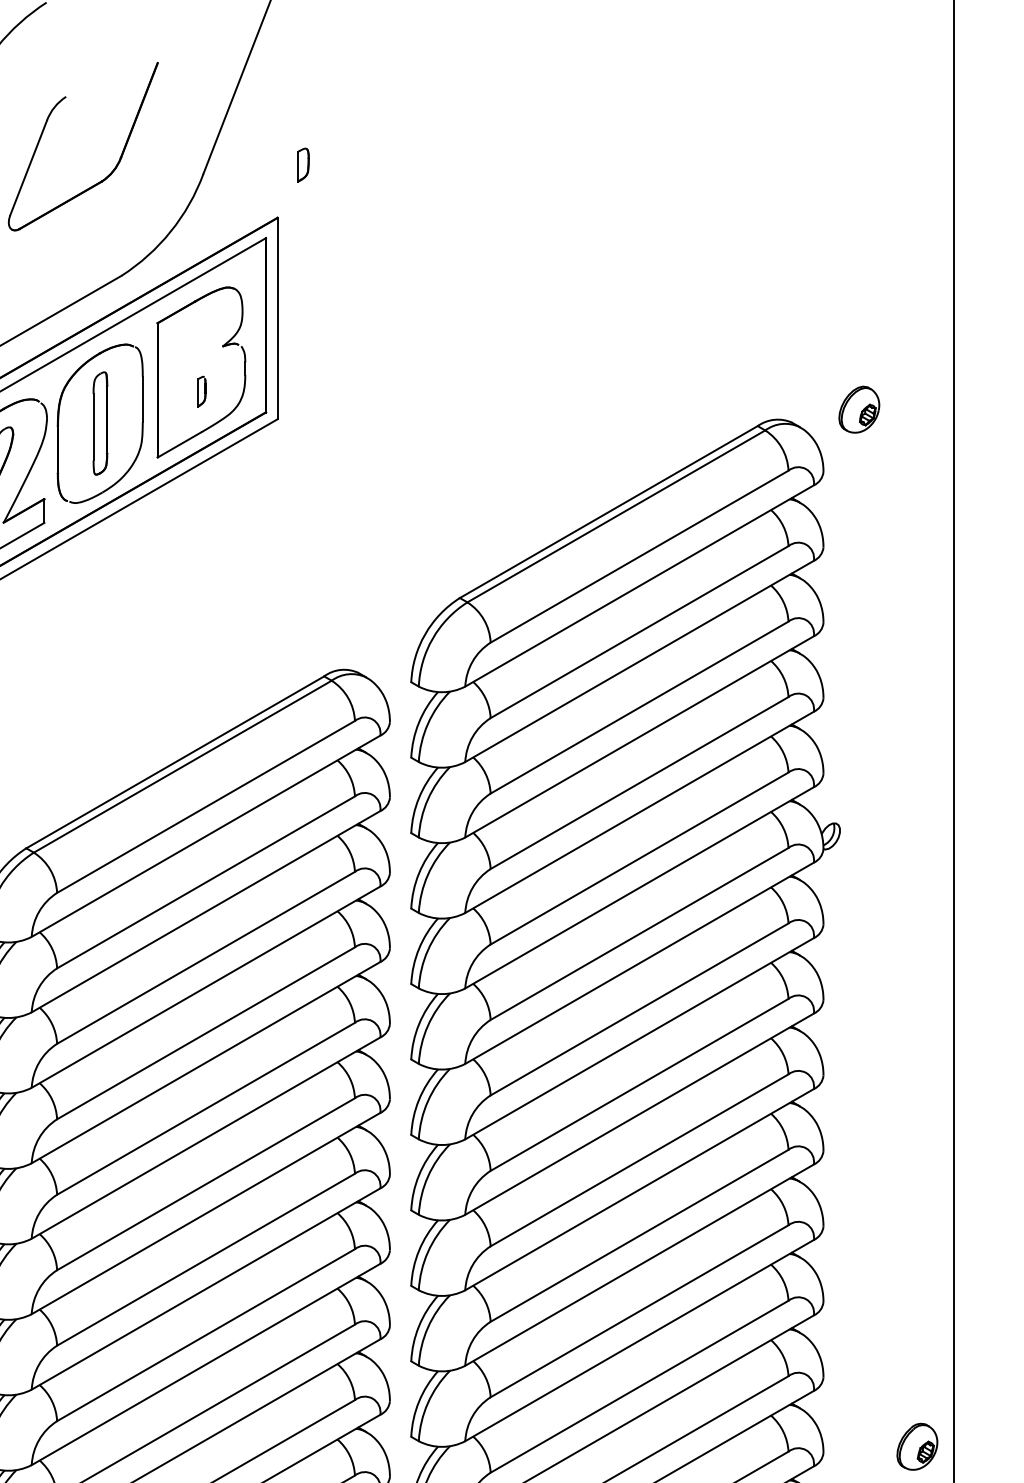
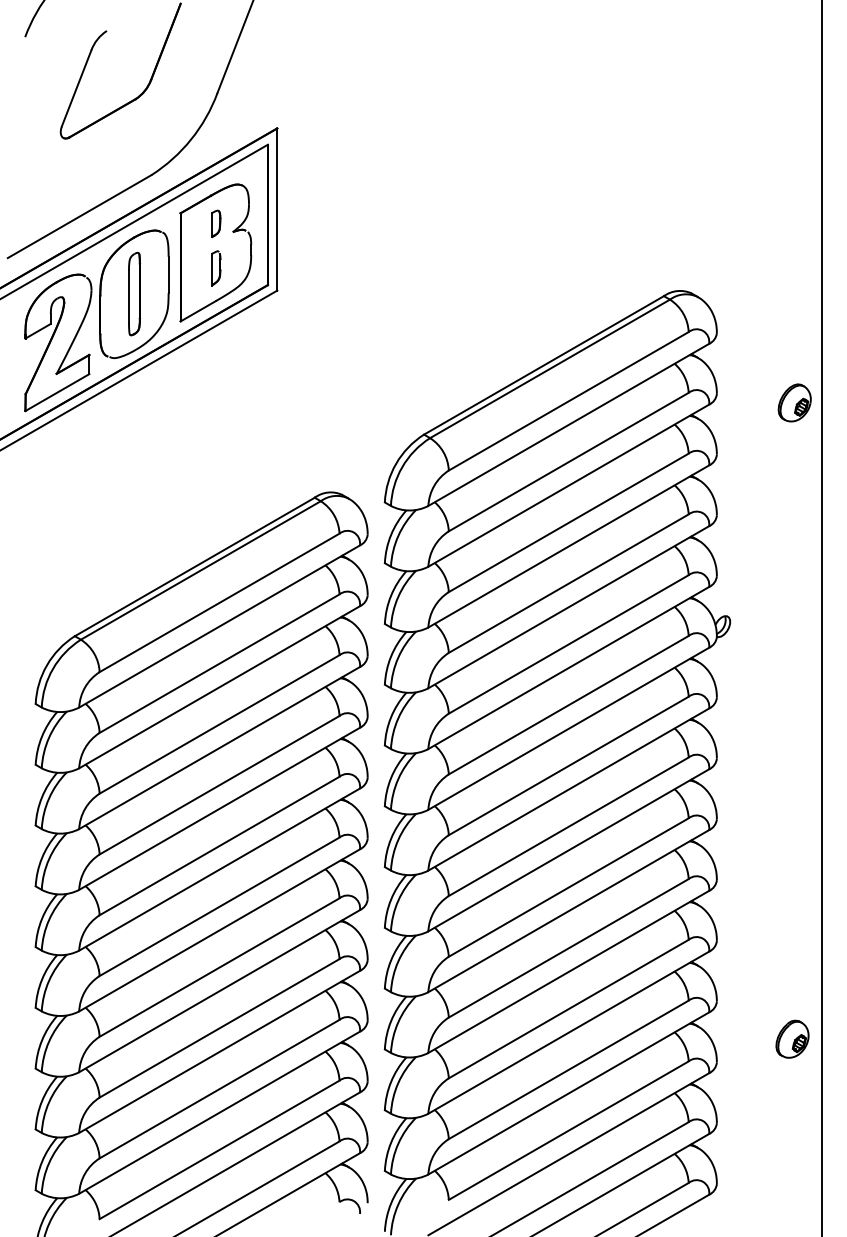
part: (304, 164) -> (216, 223), moved
part: (202, 391) -> (216, 268), size x1.43
part: (859, 409) -> (794, 402), moved
part: (917, 1445) -> (792, 1038), moved

